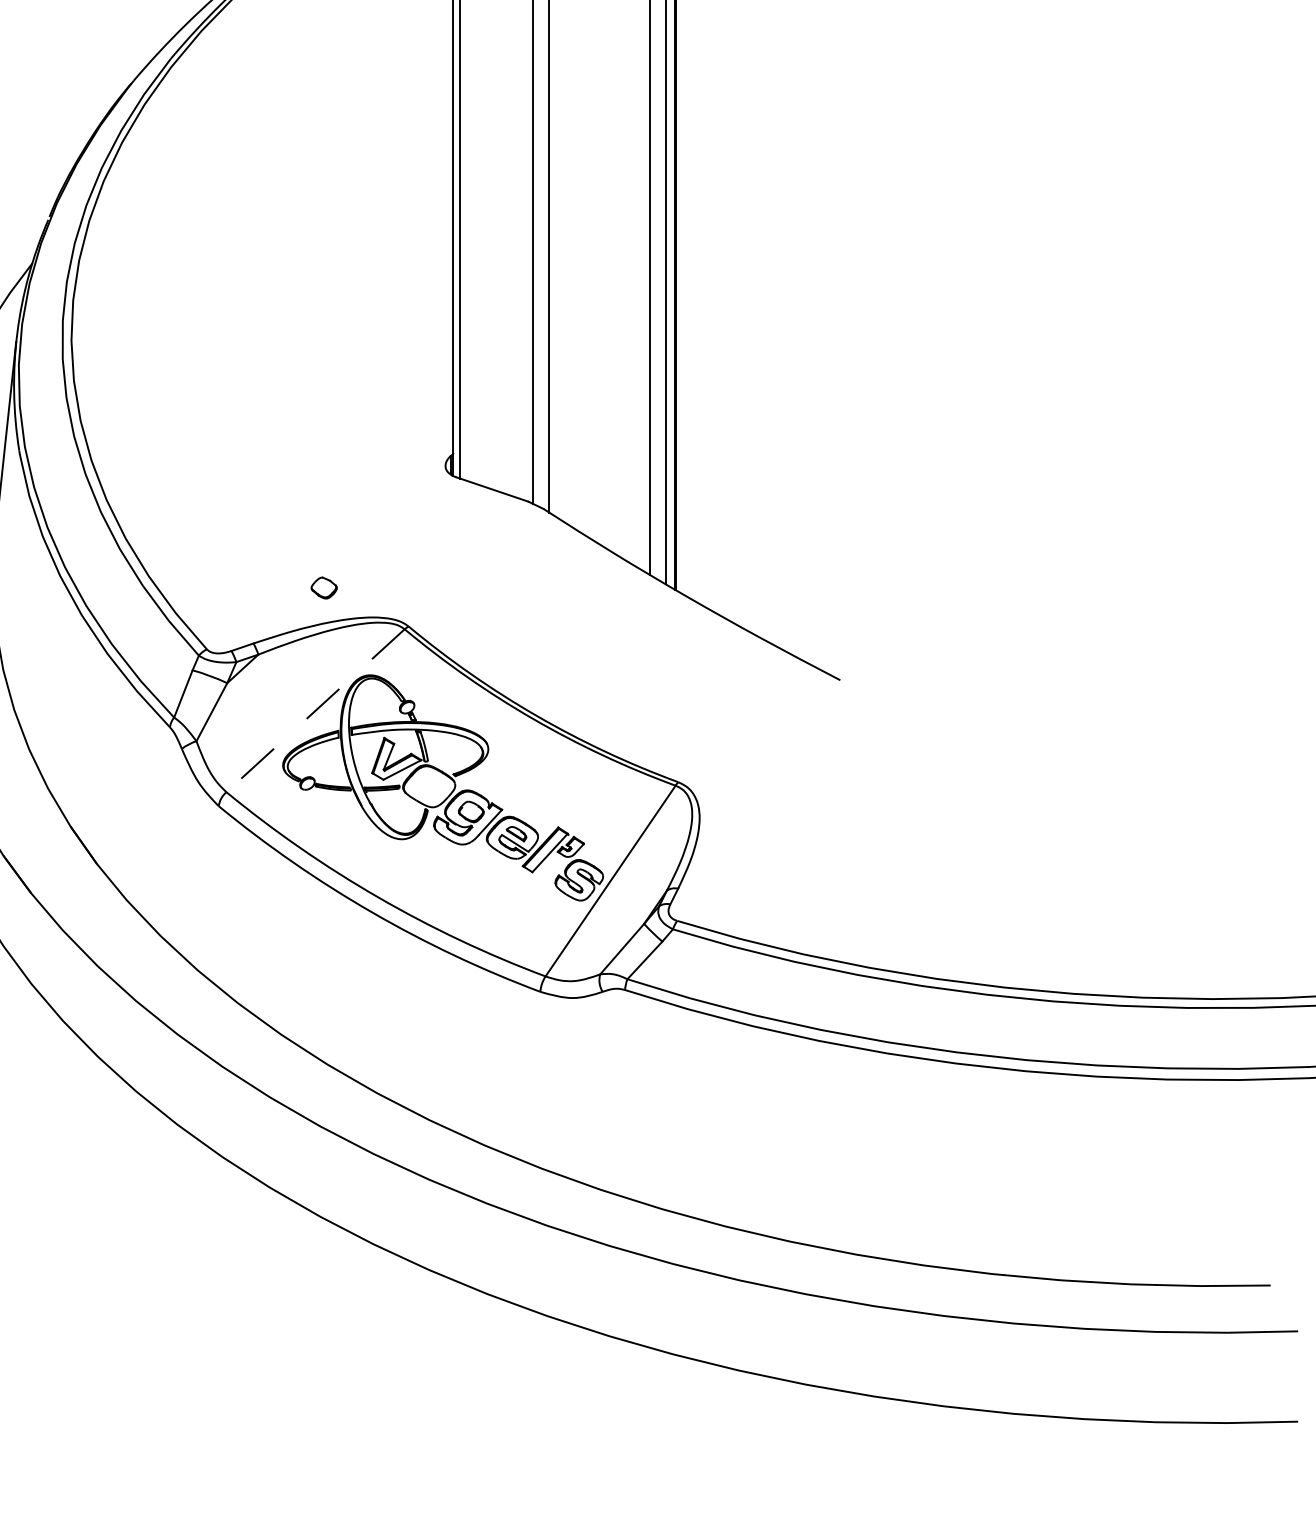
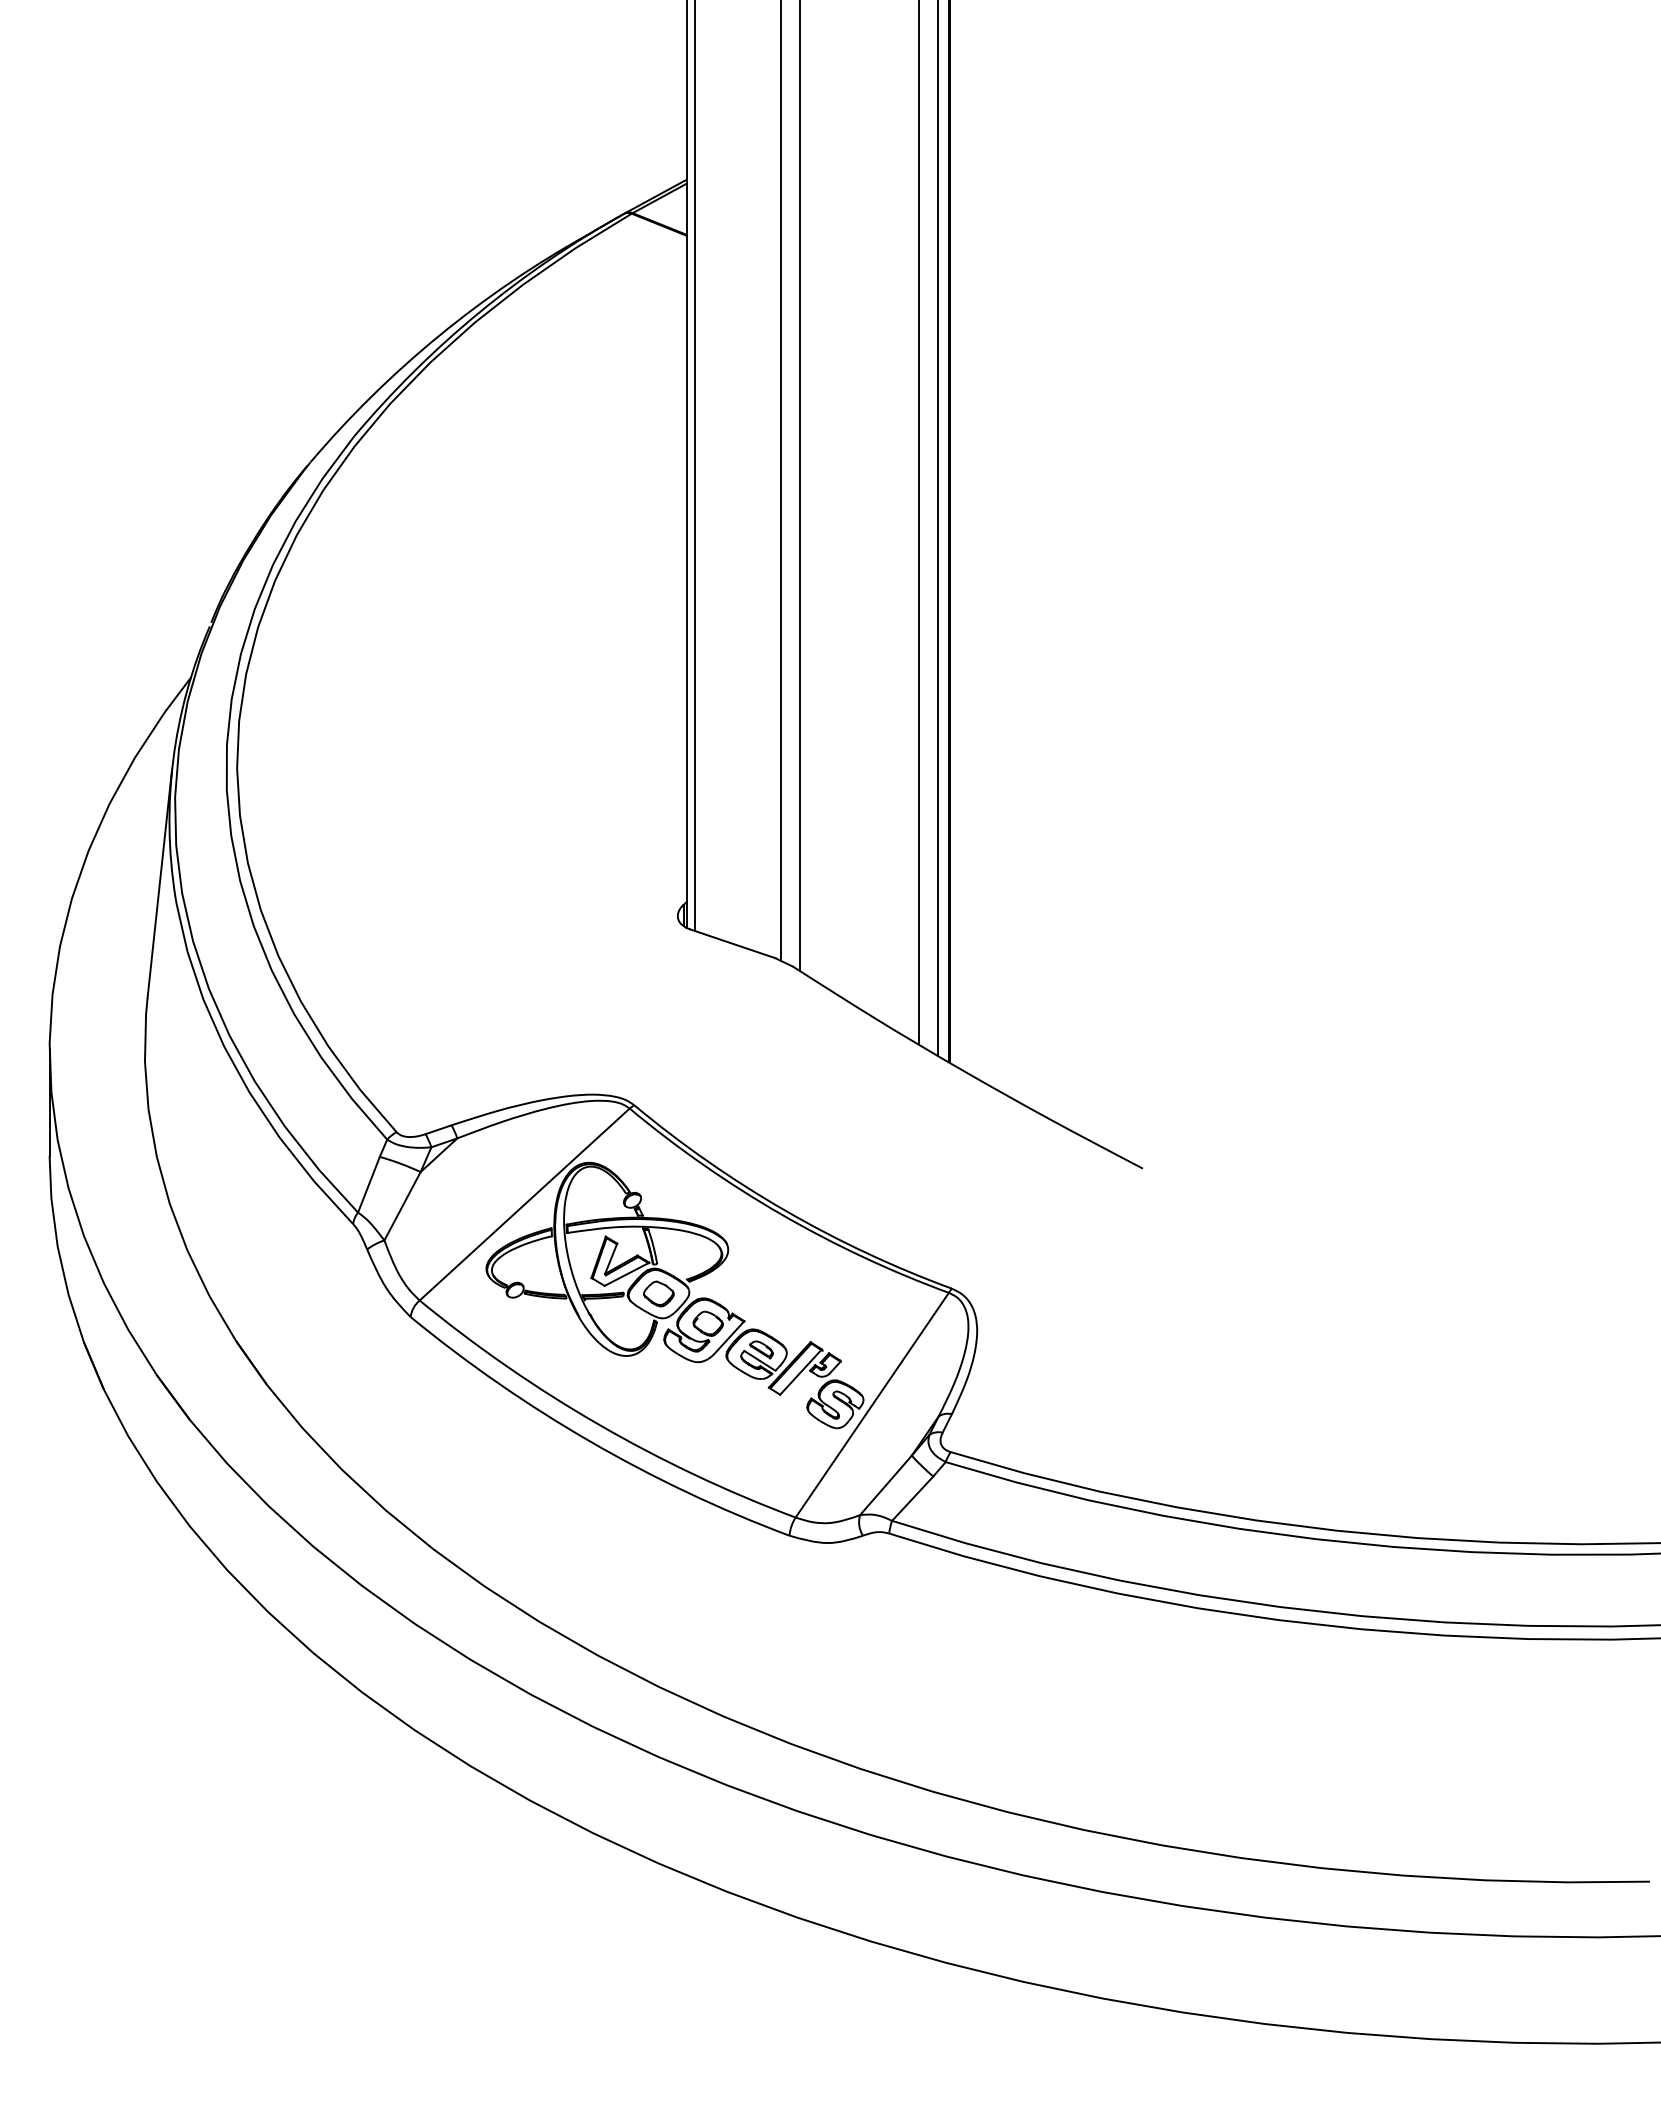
part: (323, 587) -> (658, 1293), moved
line: (315, 710) -> (524, 1204), dashed -> solid

